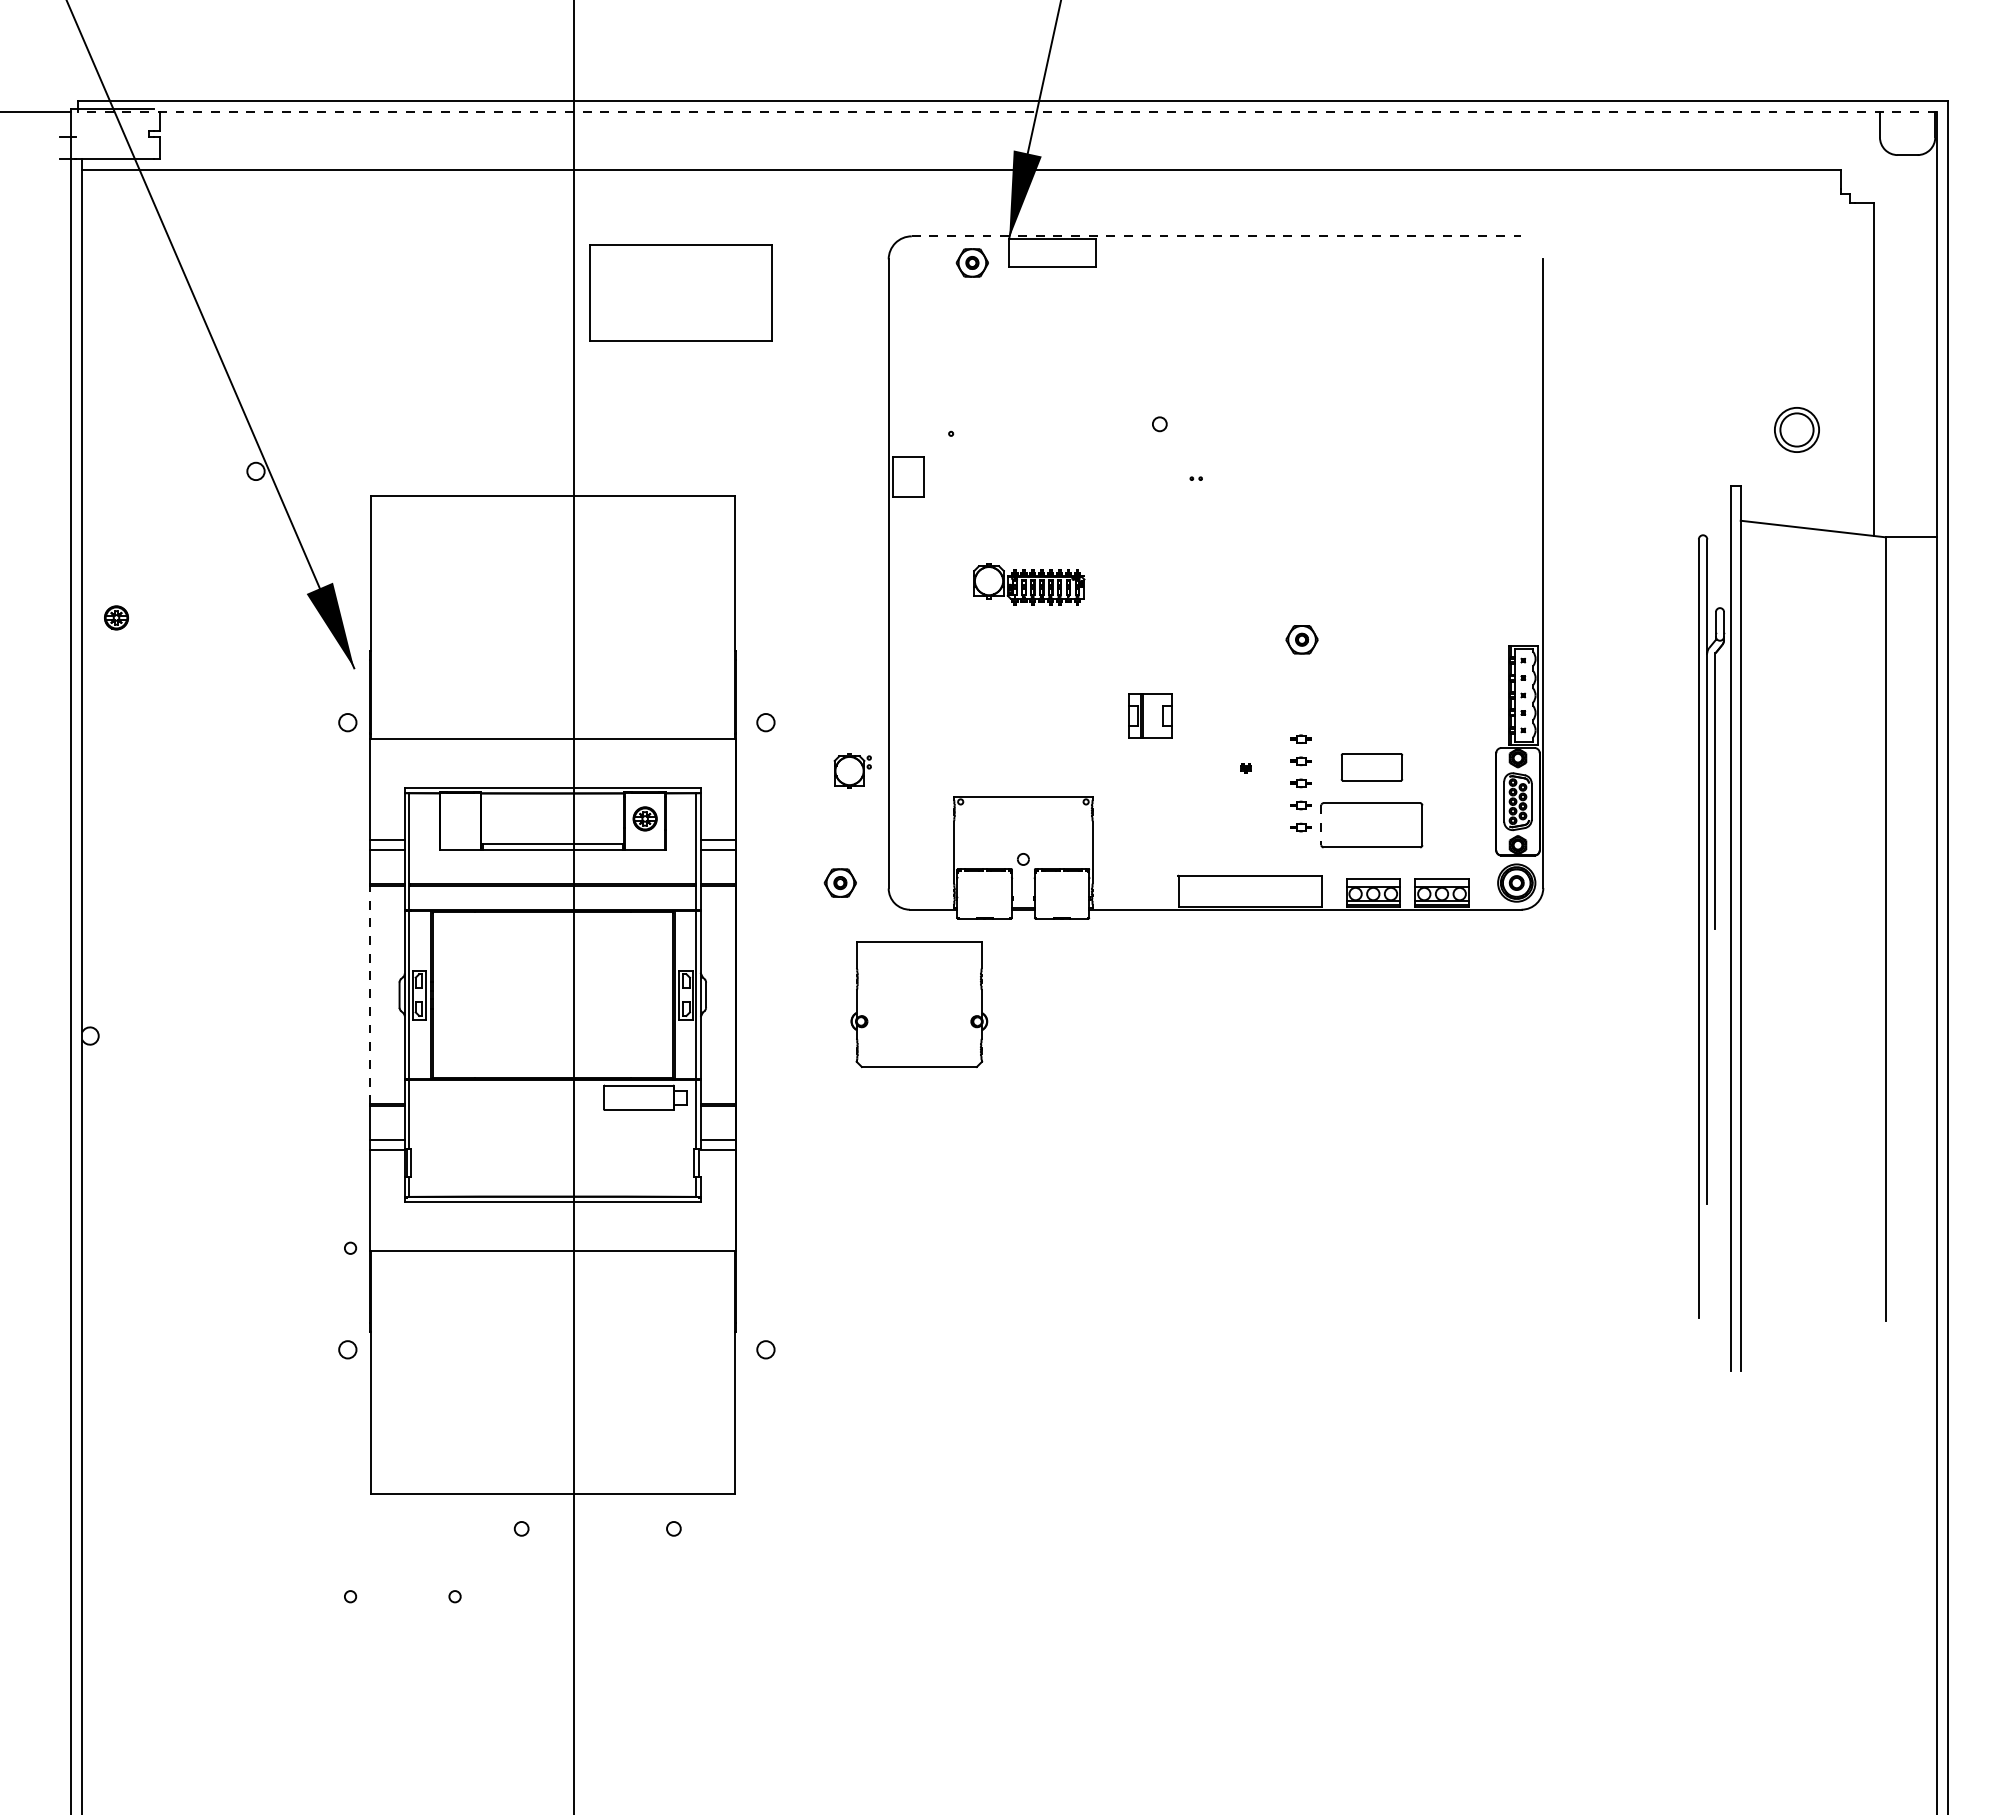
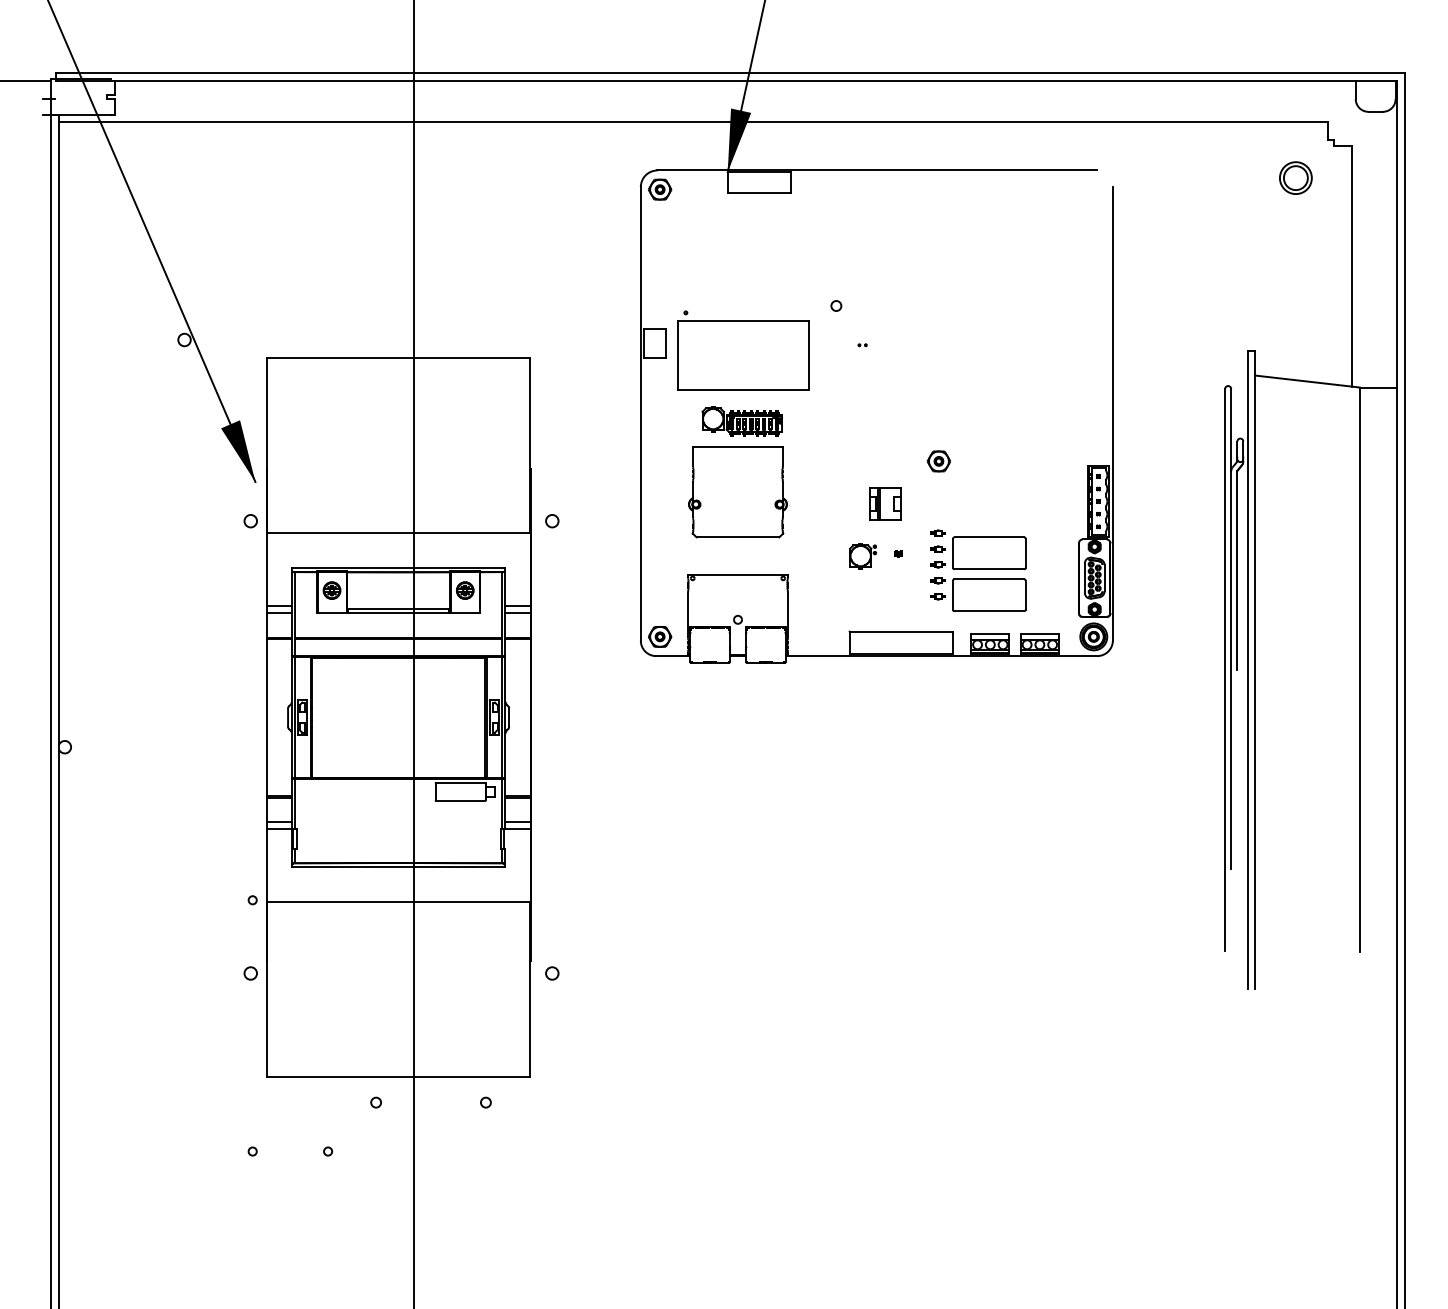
line: (1006, 111) -> (725, 80), dashed -> solid
line: (1216, 236) -> (877, 170), dashed -> solid
part: (971, 262) -> (659, 189), moved
part: (681, 292) -> (743, 355), moved
part: (1796, 429) -> (1295, 177), moved
part: (116, 617) -> (332, 590), moved
part: (1150, 715) -> (885, 503), moved
part: (1371, 767) -> (989, 553), size x1.67
part: (852, 770) -> (862, 555), moved
line: (1321, 825) -> (952, 595), dashed -> solid
part: (839, 882) -> (659, 636), moved
line: (369, 994) -> (266, 717), dashed -> solid
part: (919, 1004) -> (738, 492), moved

